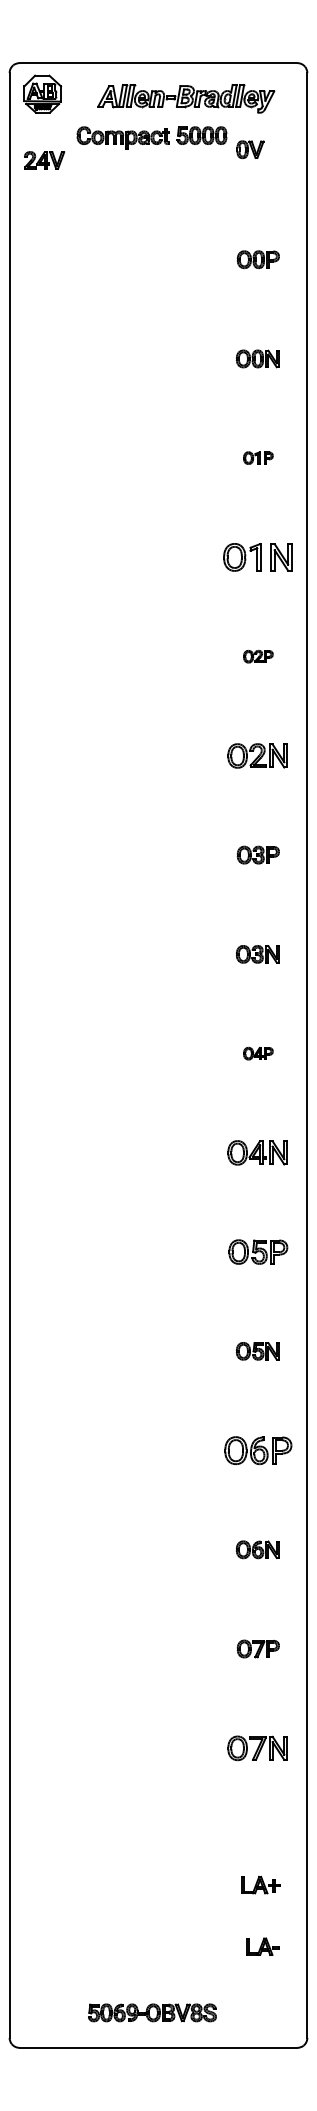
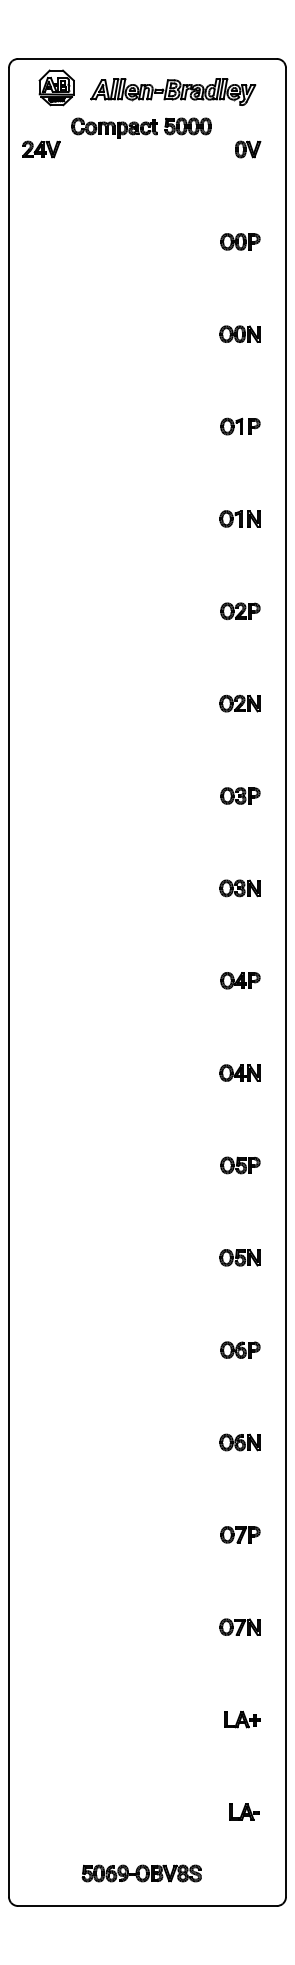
part: (42, 93) -> (56, 87), moved
part: (250, 149) -> (248, 149), moved
part: (258, 458) -> (240, 426), size x1.43
part: (257, 556) -> (239, 518), size x0.62
part: (258, 656) -> (240, 611), size x1.43
part: (257, 755) -> (239, 703), size x0.71
part: (258, 1053) -> (240, 980), size x1.43
part: (257, 1152) -> (239, 1072), size x0.71
part: (258, 1252) -> (240, 1165), size x0.71
part: (258, 1449) -> (240, 1349), size x0.62
part: (257, 1747) -> (239, 1626), size x0.71
part: (260, 1885) -> (242, 1719), moved

